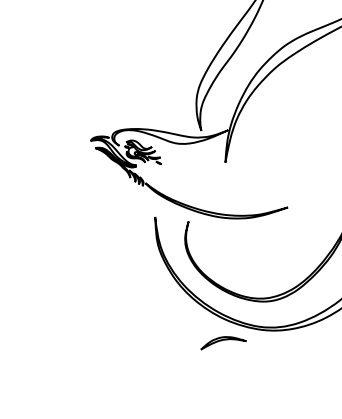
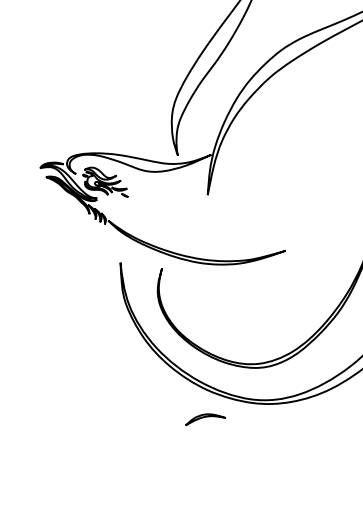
part: (223, 343) -> (205, 420), size x0.71

